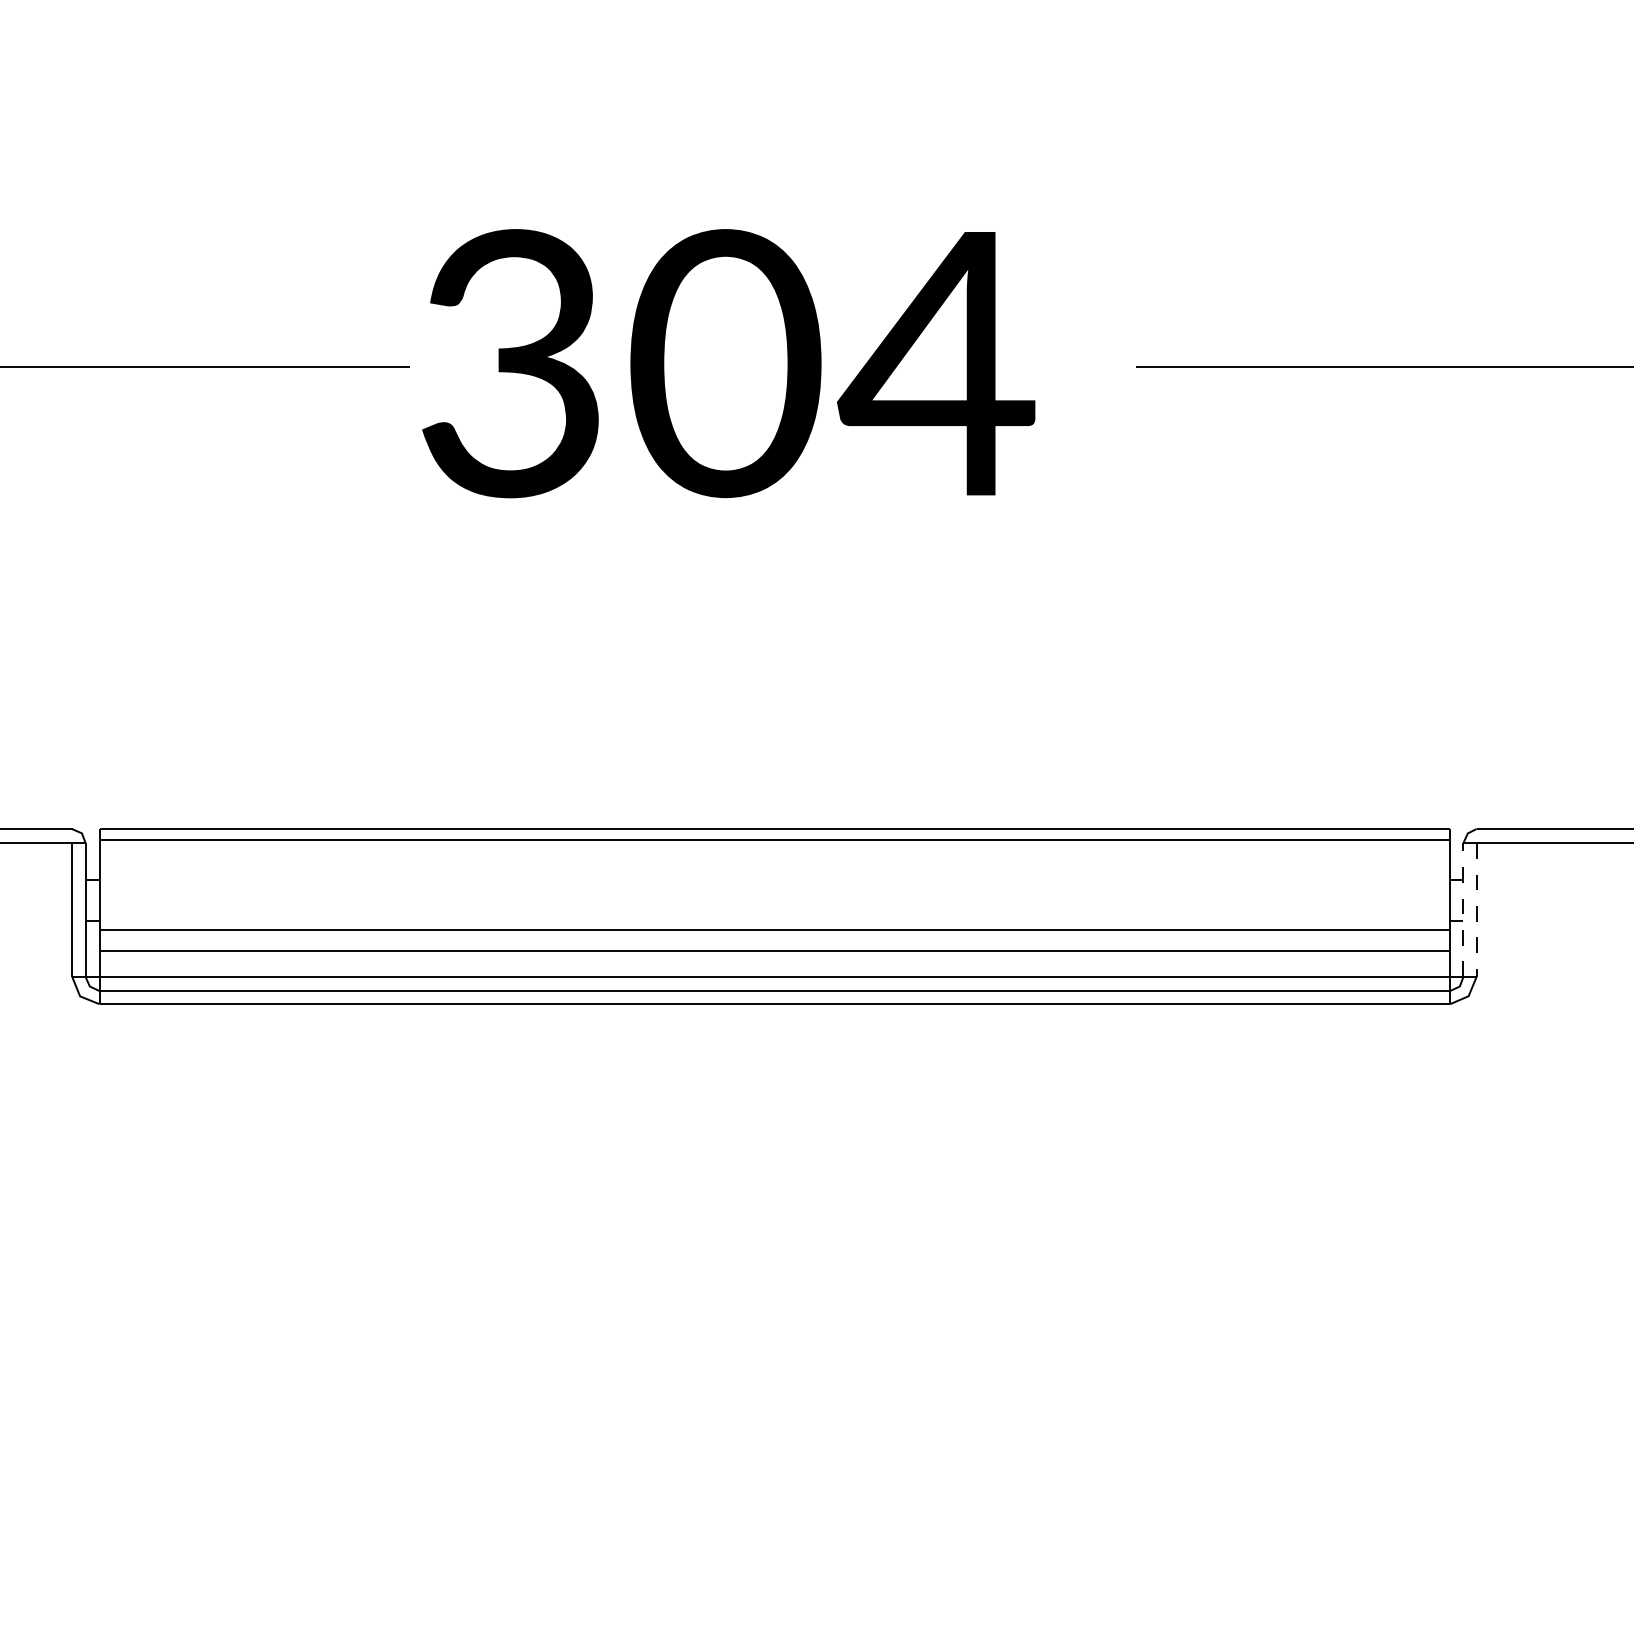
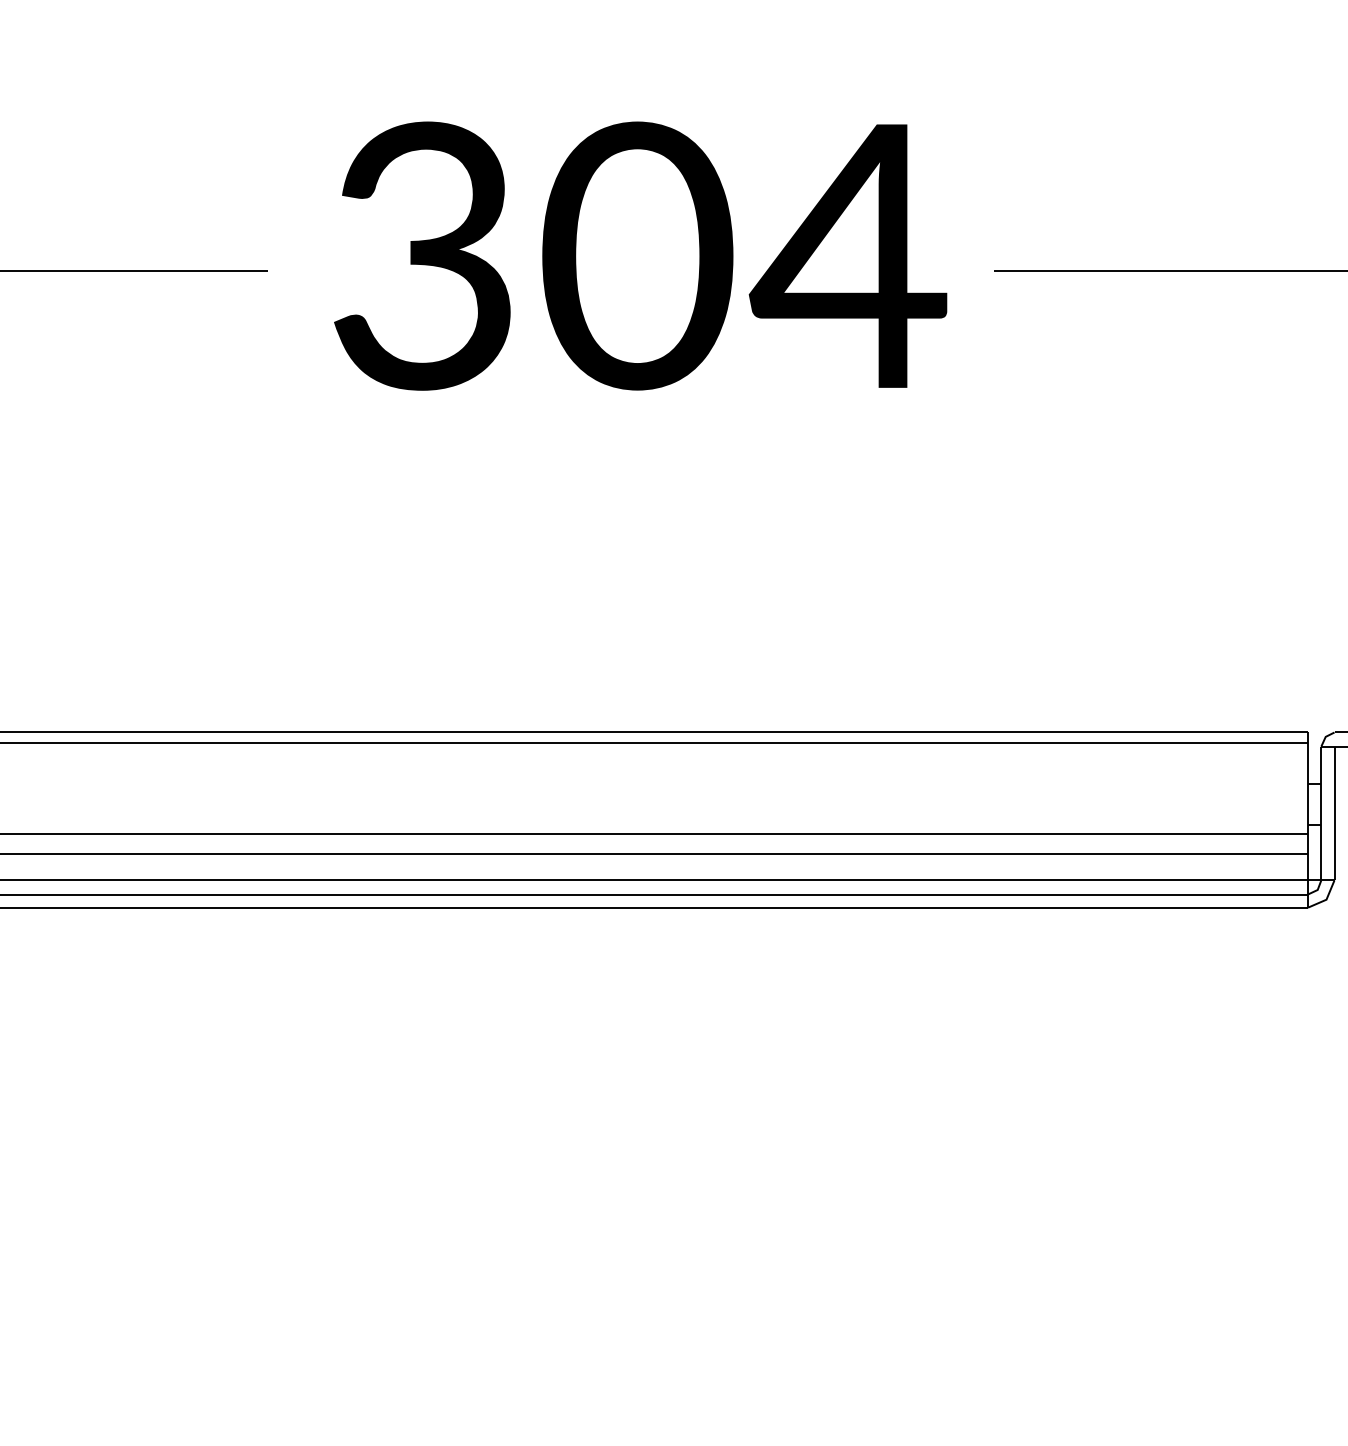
text: (728, 363) -> (640, 255), moved
line: (1463, 910) -> (1321, 813), dashed -> solid
line: (1476, 910) -> (1334, 813), dashed -> solid

